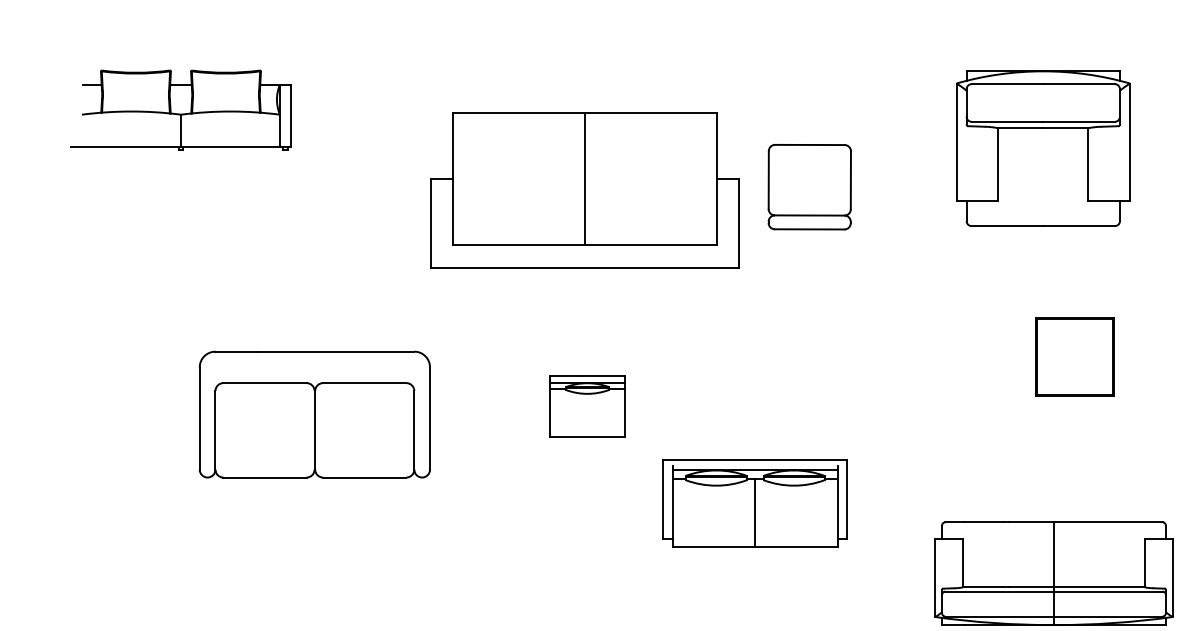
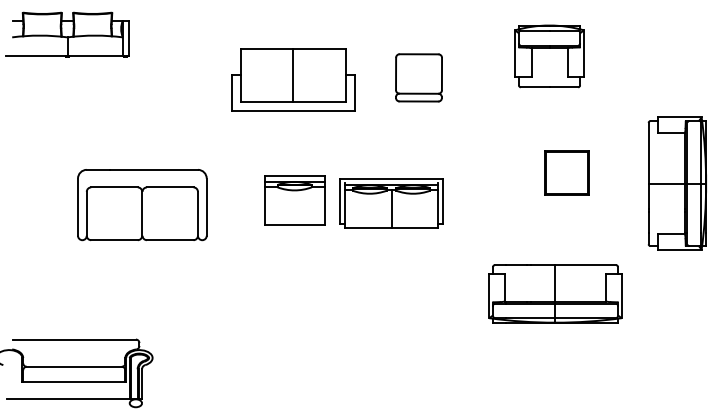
part: (1043, 148) -> (549, 56), size x0.71
part: (585, 190) -> (293, 79), size x0.71
part: (587, 406) -> (294, 200), size x1.43
part: (755, 503) -> (391, 203), moved

